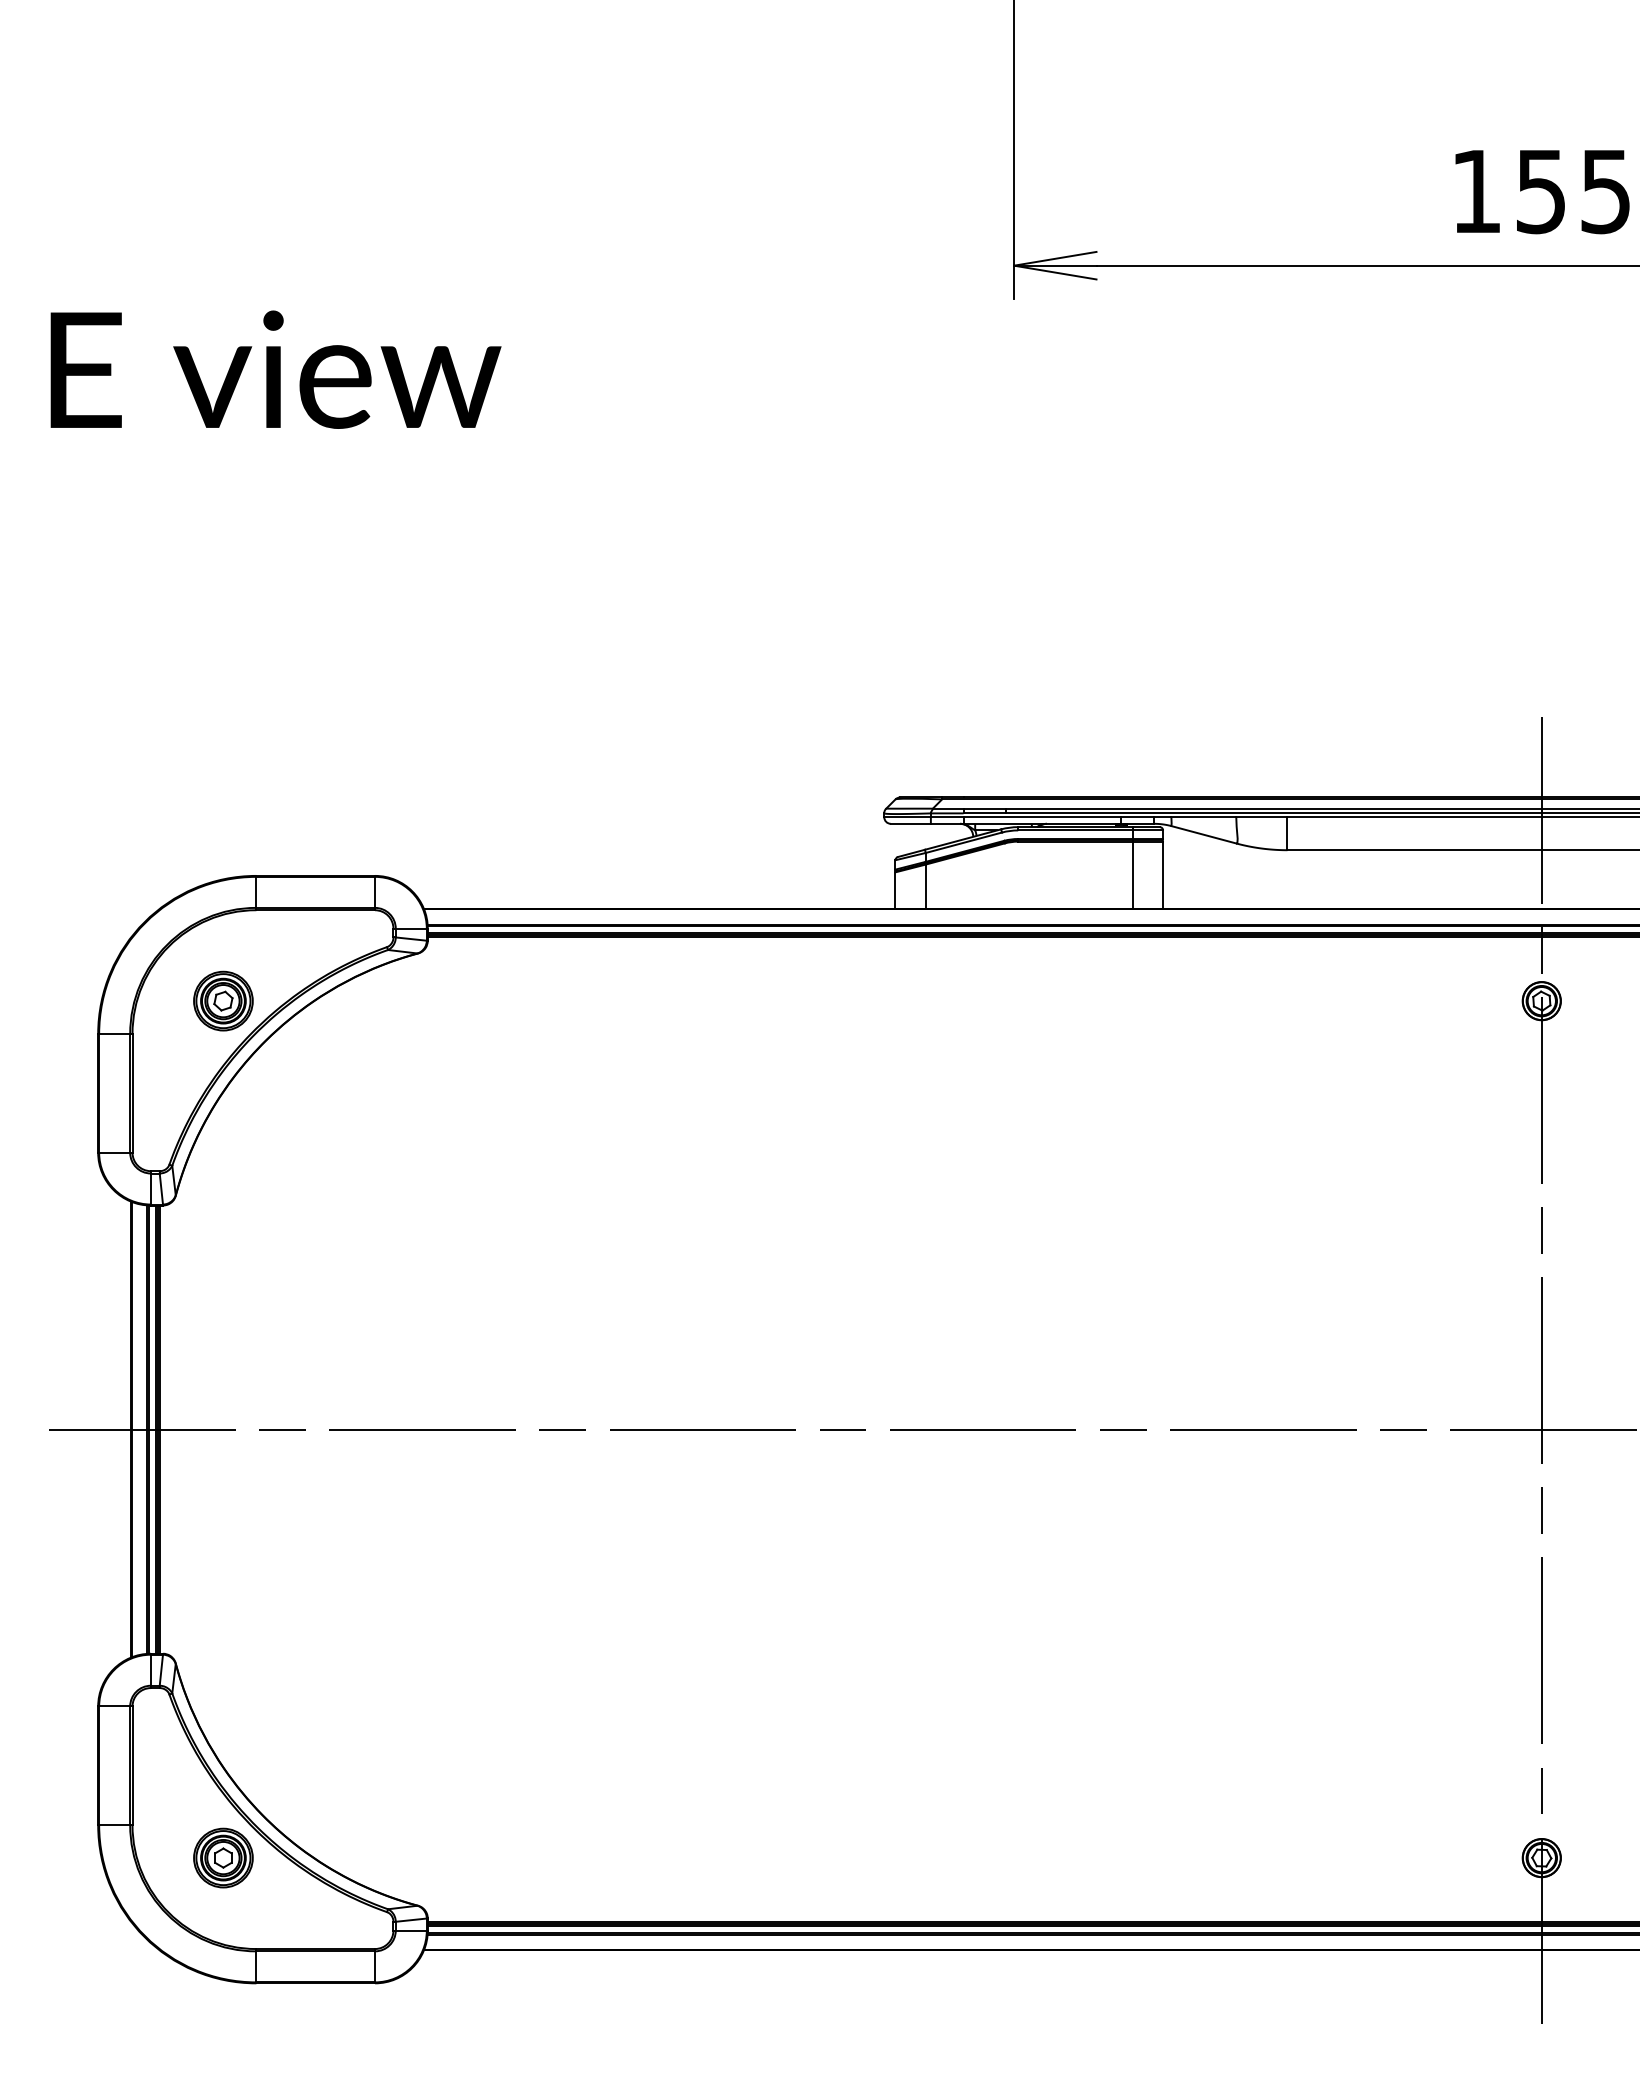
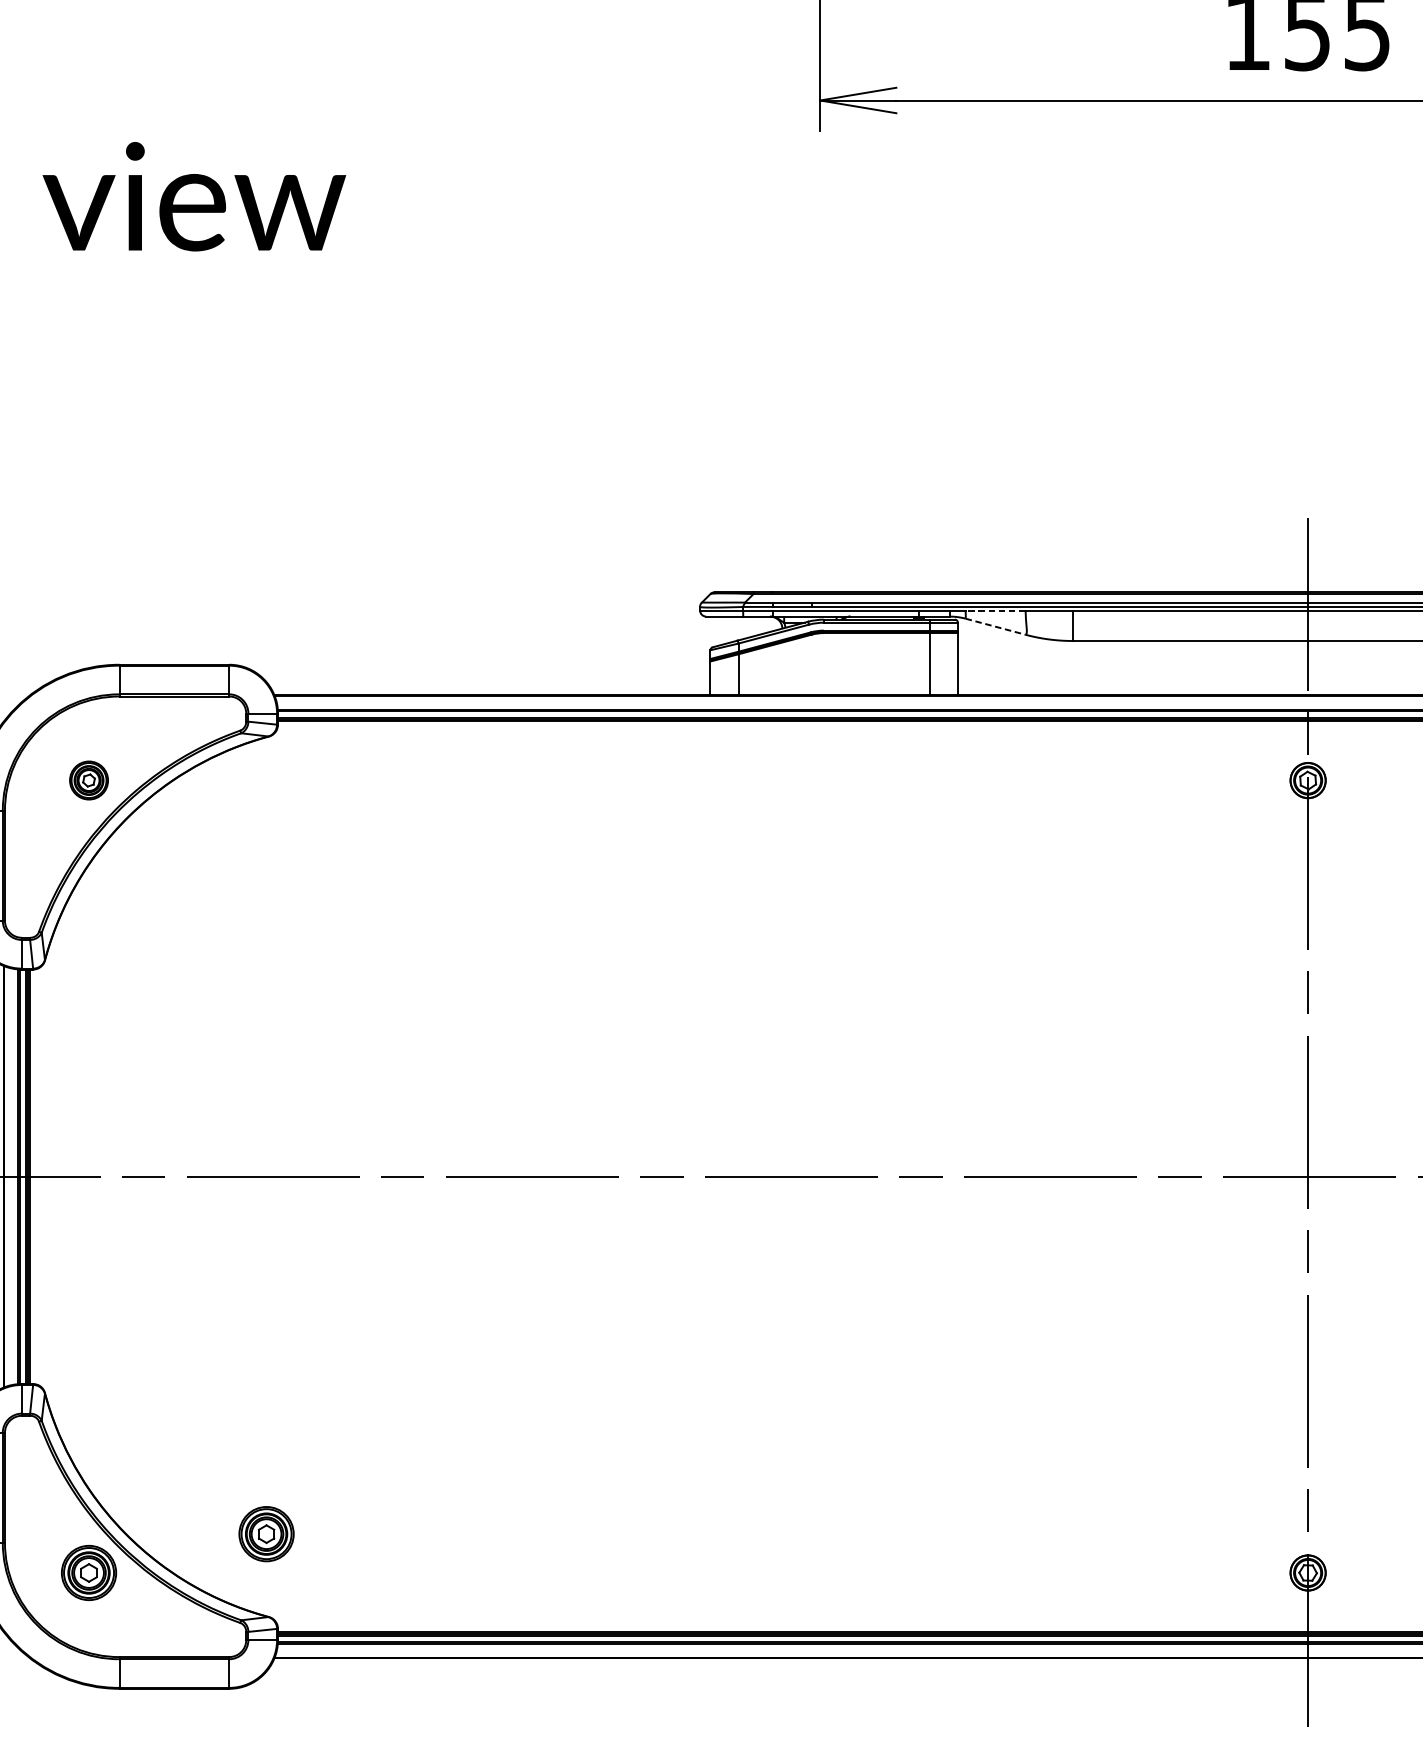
line: (1203, 817) -> (995, 610), solid -> dashed
line: (1203, 834) -> (995, 626), solid -> dashed
part: (223, 1000) -> (89, 779), size x0.7
part: (415, 1815) -> (266, 1533), added

